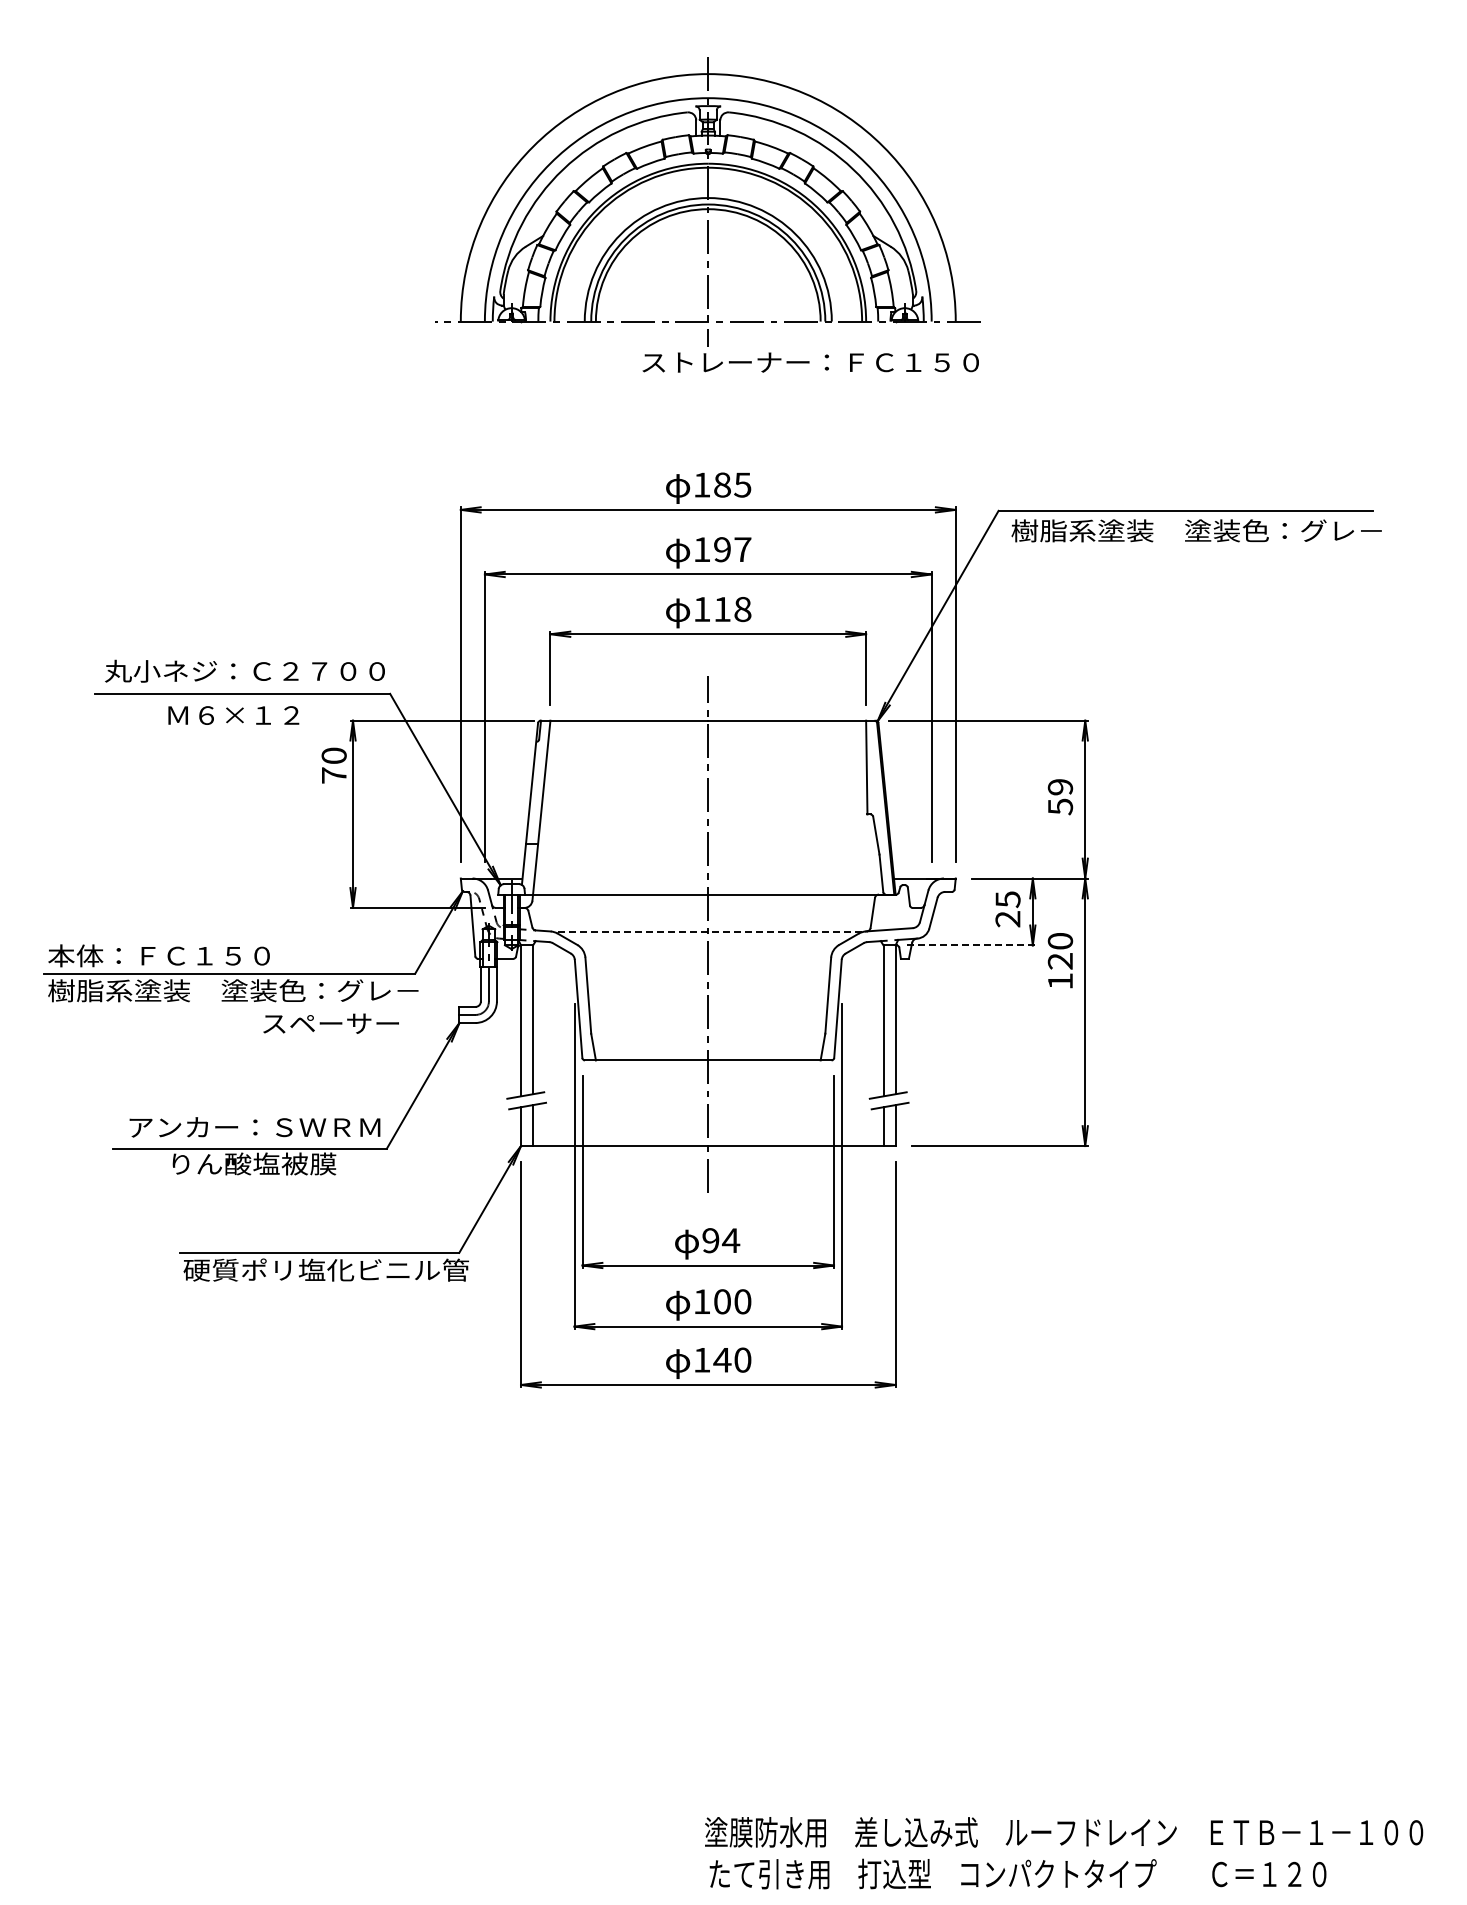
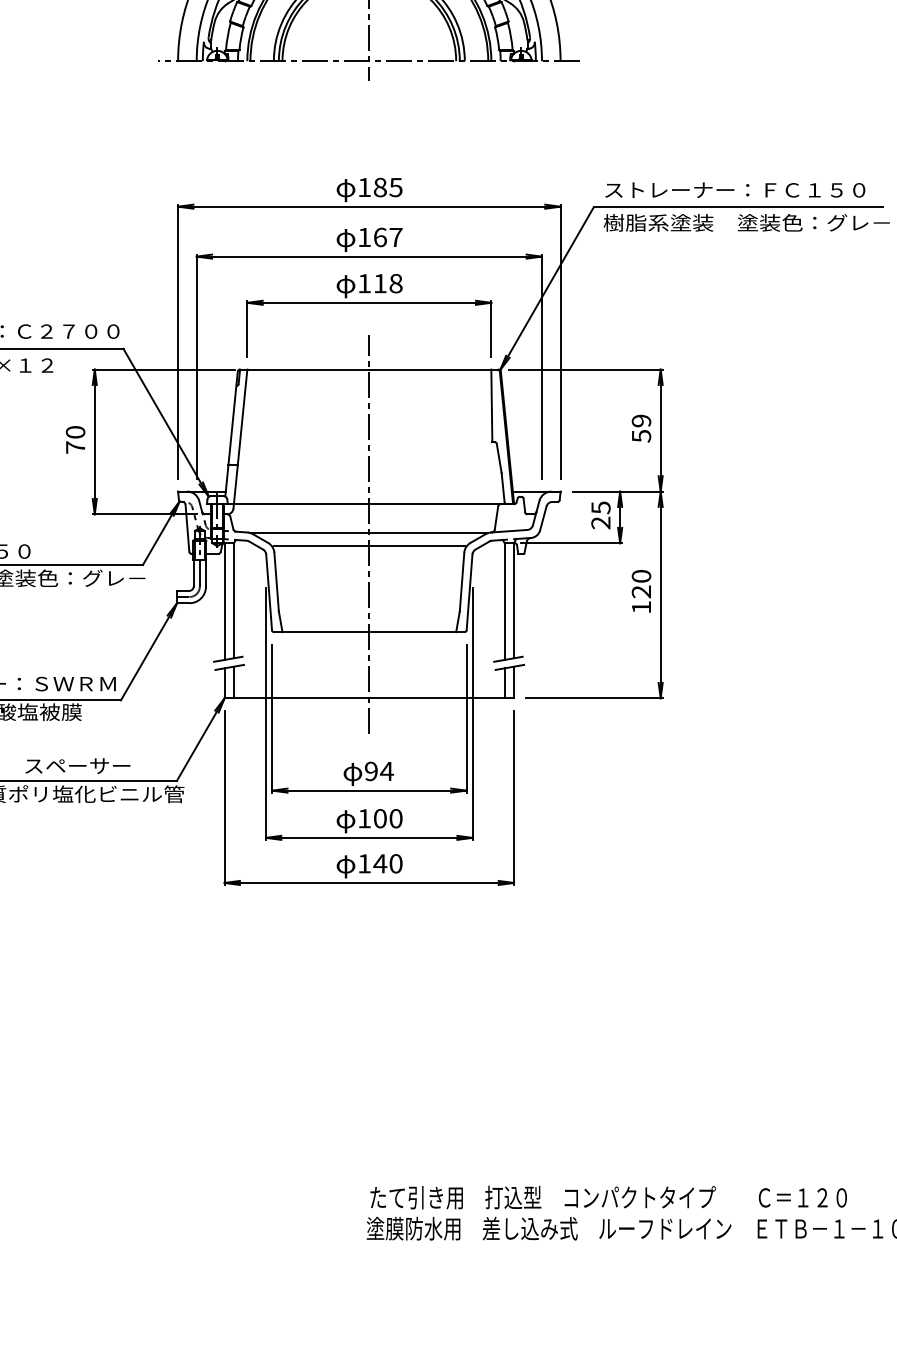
text: (810, 362) -> (735, 190), moved
text: (722, 549) -> (380, 237), 197 -> 167
text: (333, 765) -> (75, 439), moved
line: (708, 931) -> (369, 532), dashed -> solid
line: (969, 945) -> (571, 543), dashed -> solid
line: (707, 949) -> (368, 546), added
text: (1060, 960) -> (641, 591), moved
text: (330, 1023) -> (77, 765), moved
text: (1017, 1873) -> (608, 1197), moved

